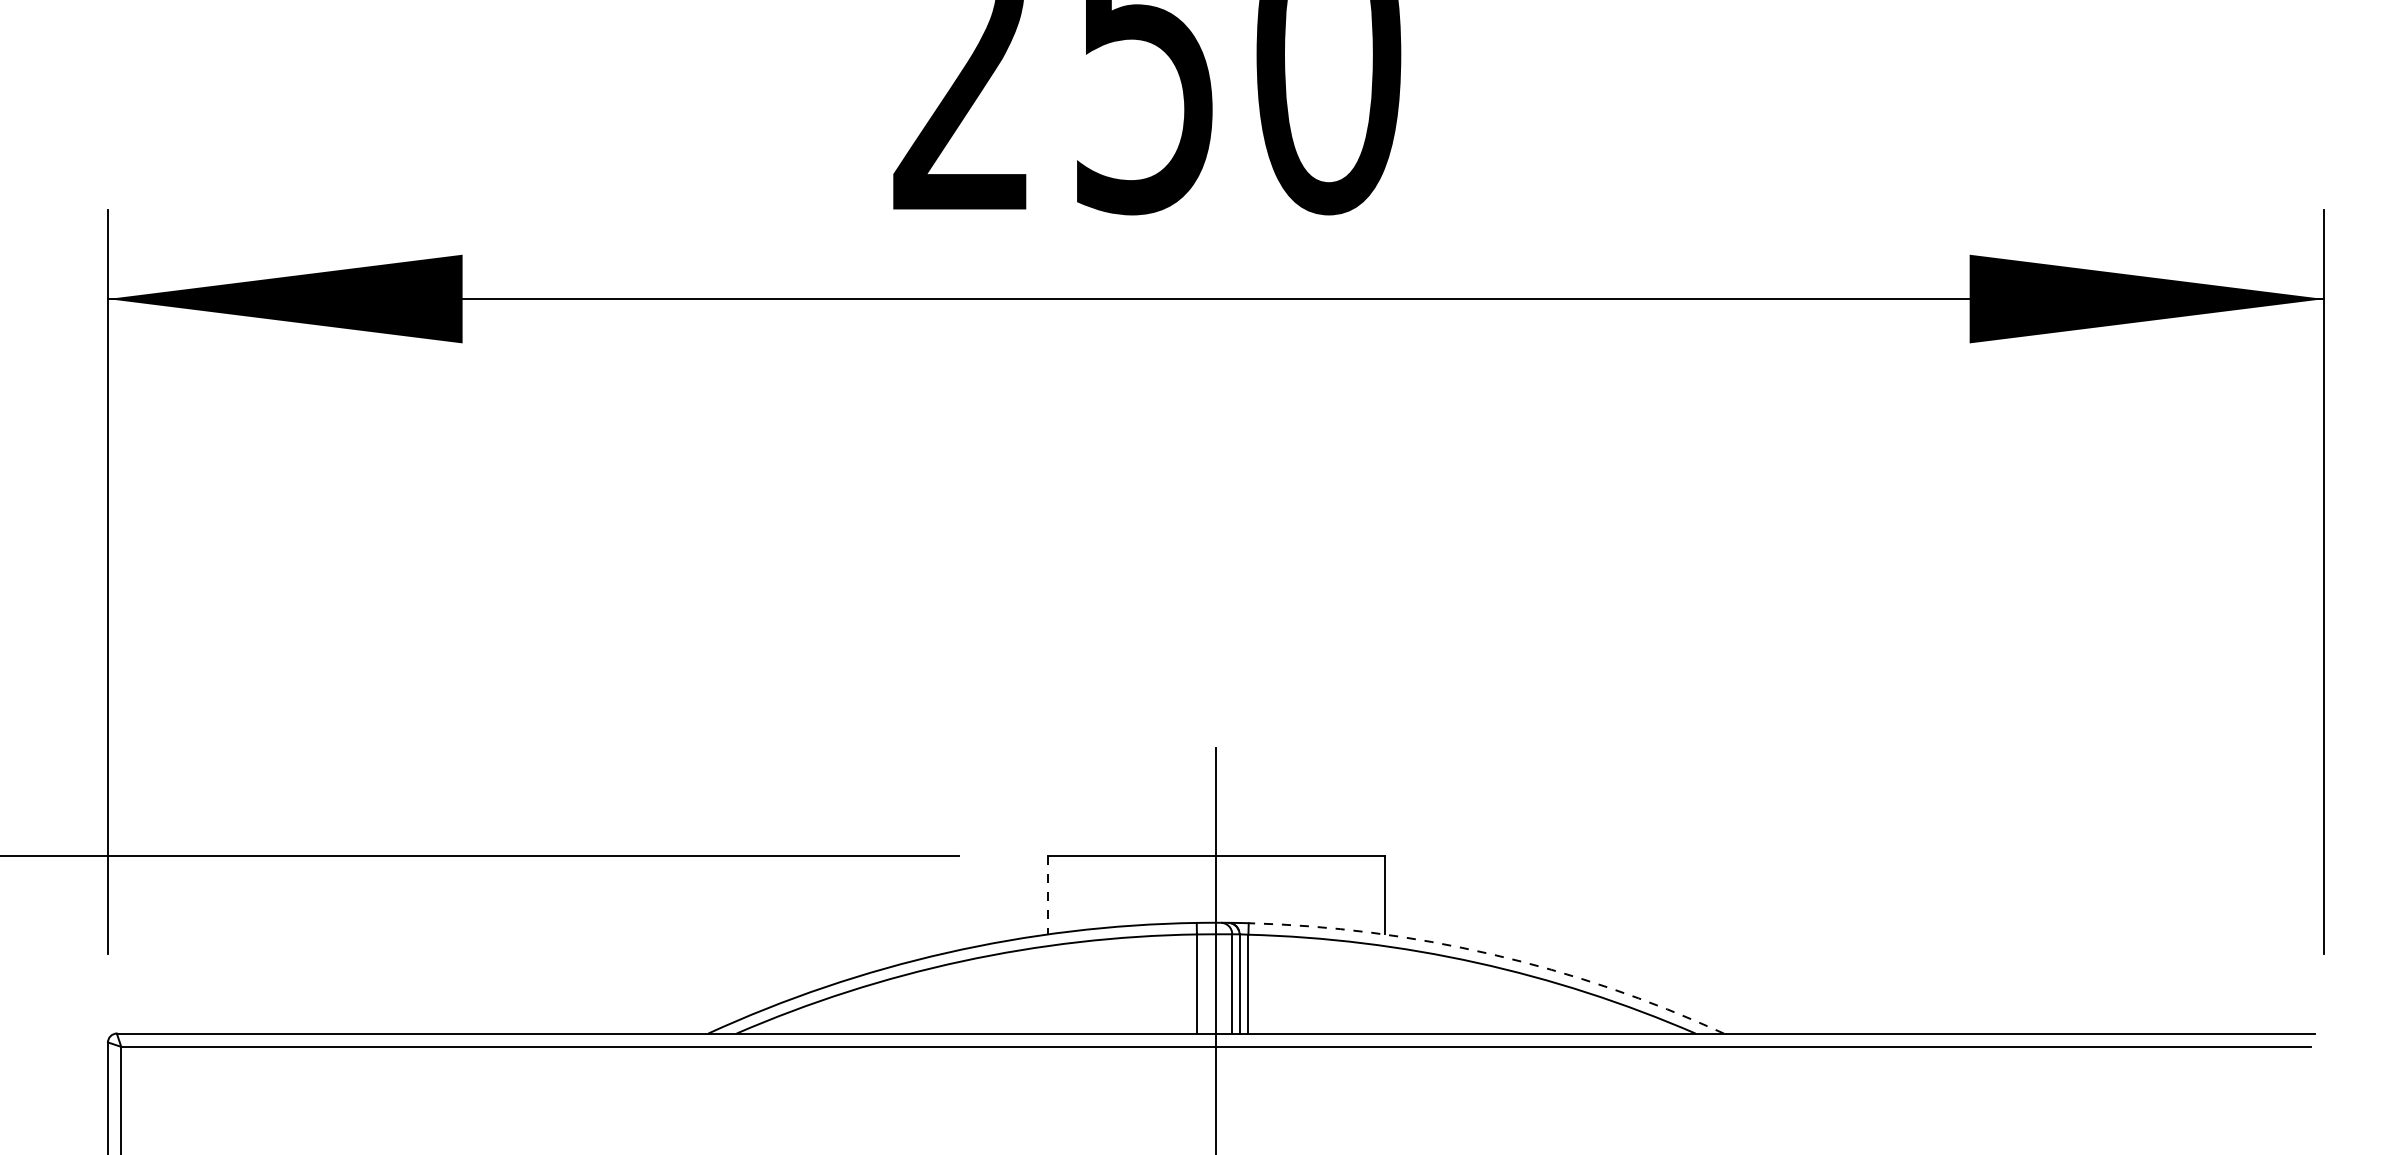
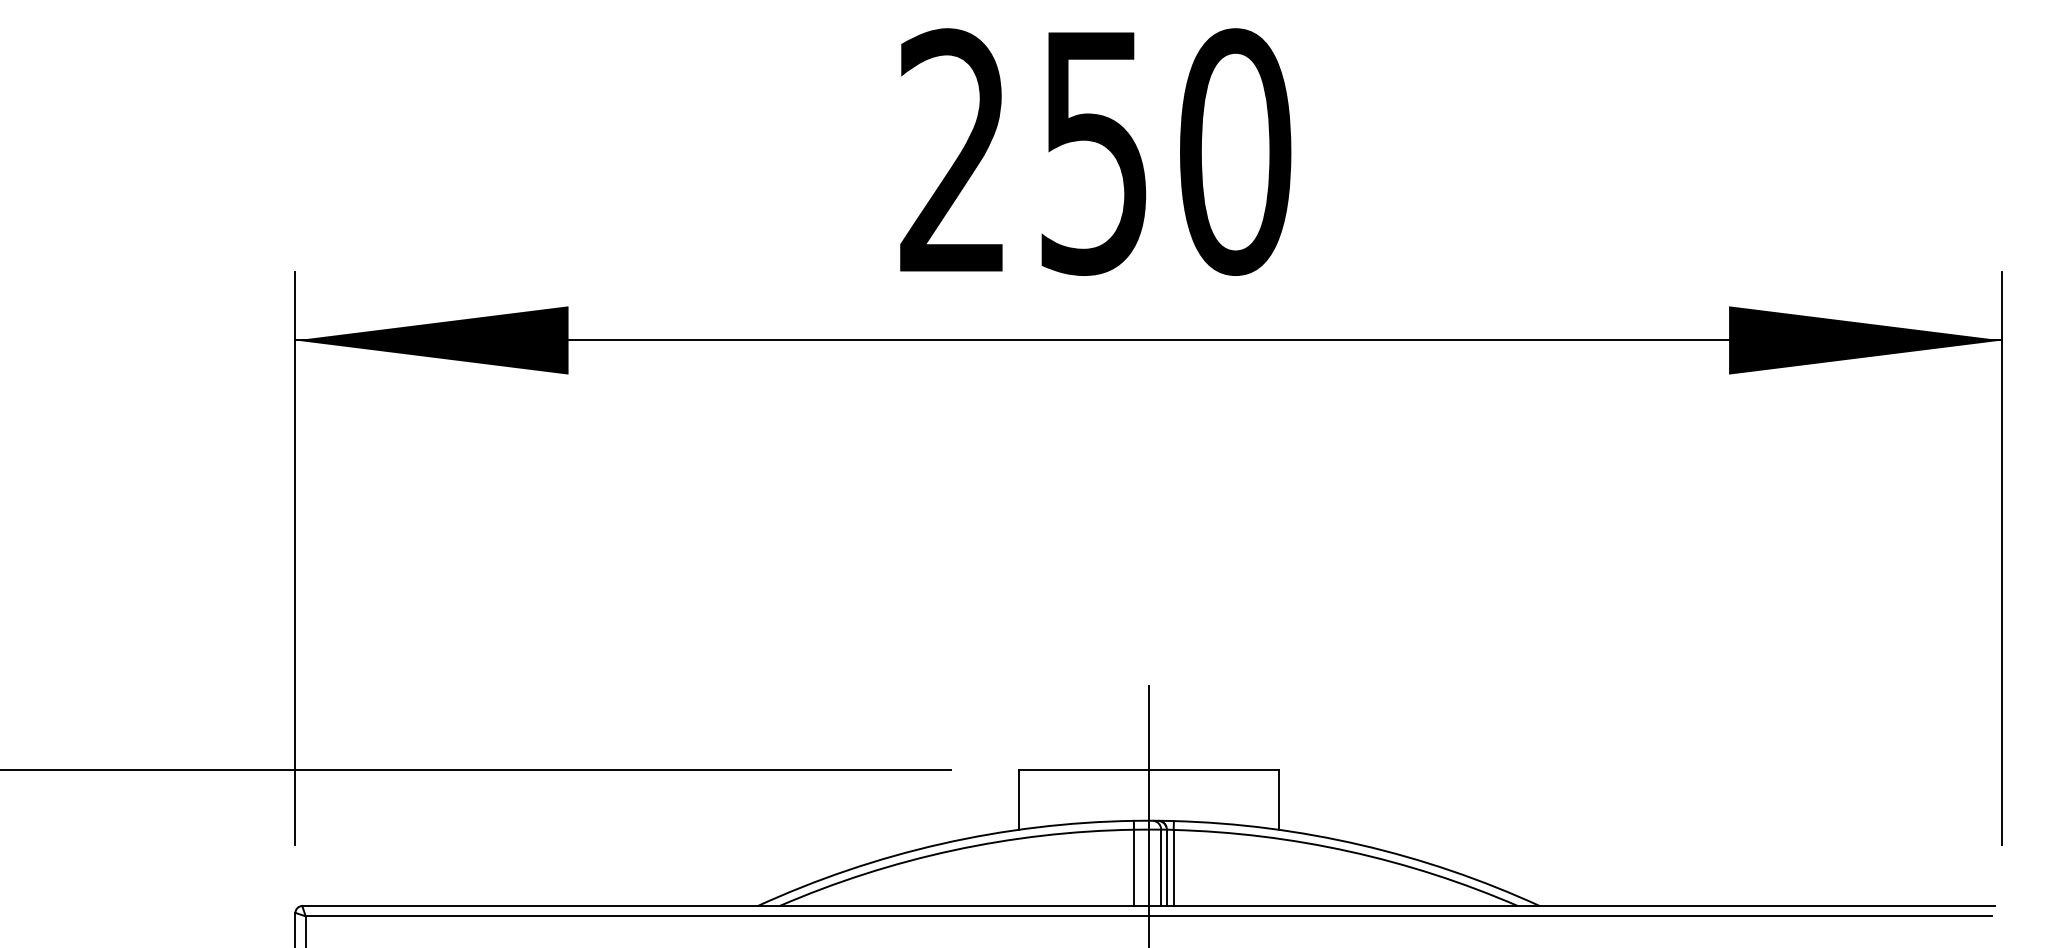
line: (1048, 896) -> (1019, 800), dashed -> solid
arc: (1492, 954) -> (1361, 845), dashed -> solid

